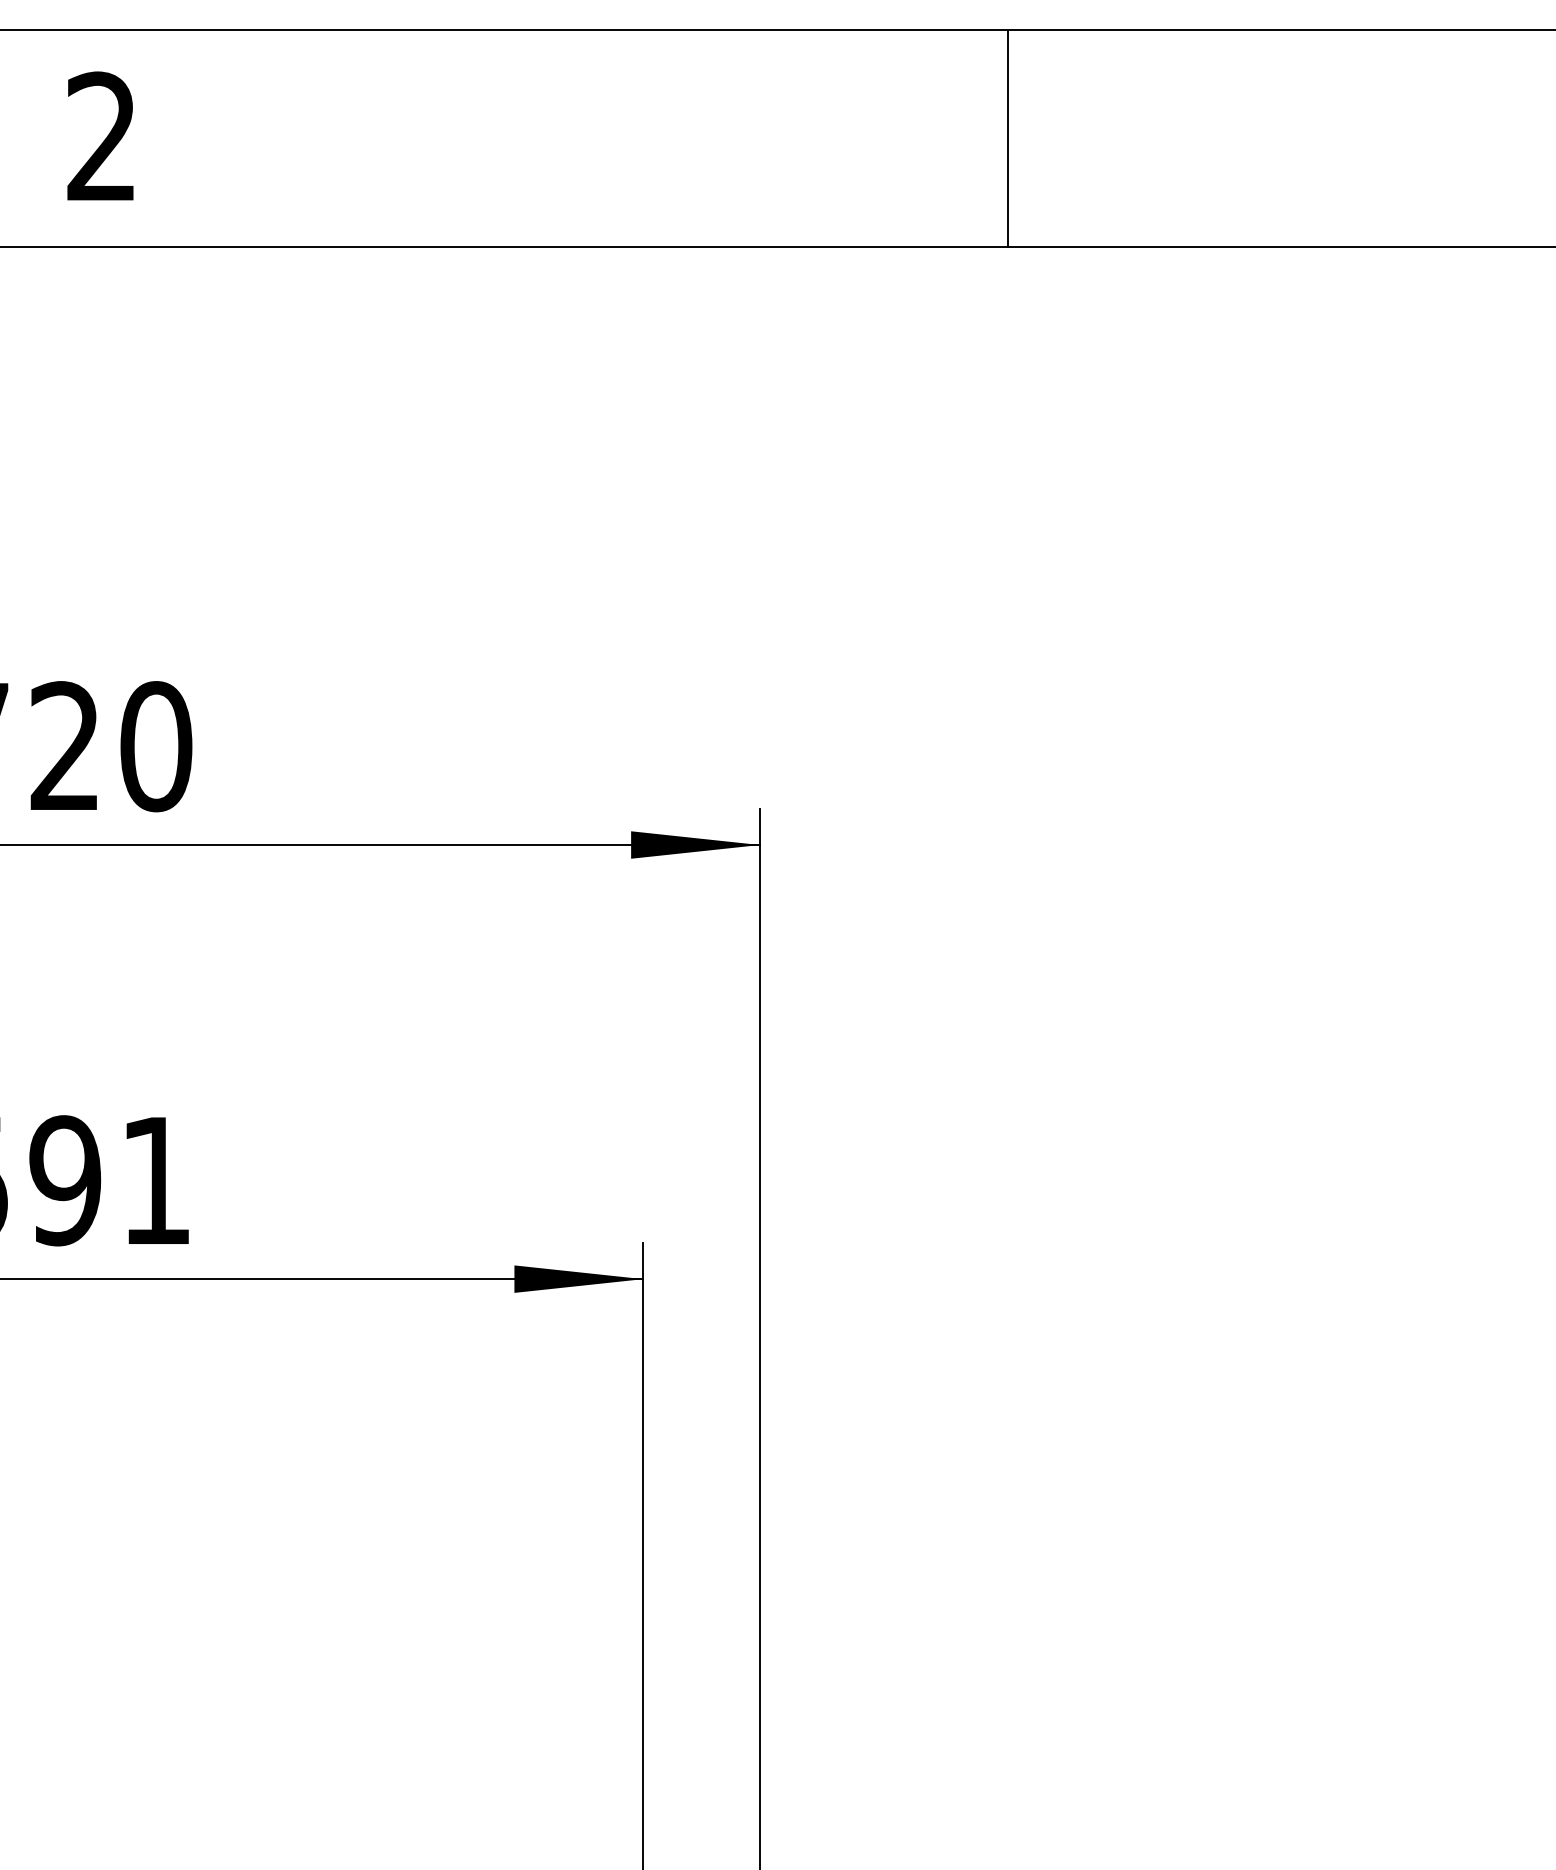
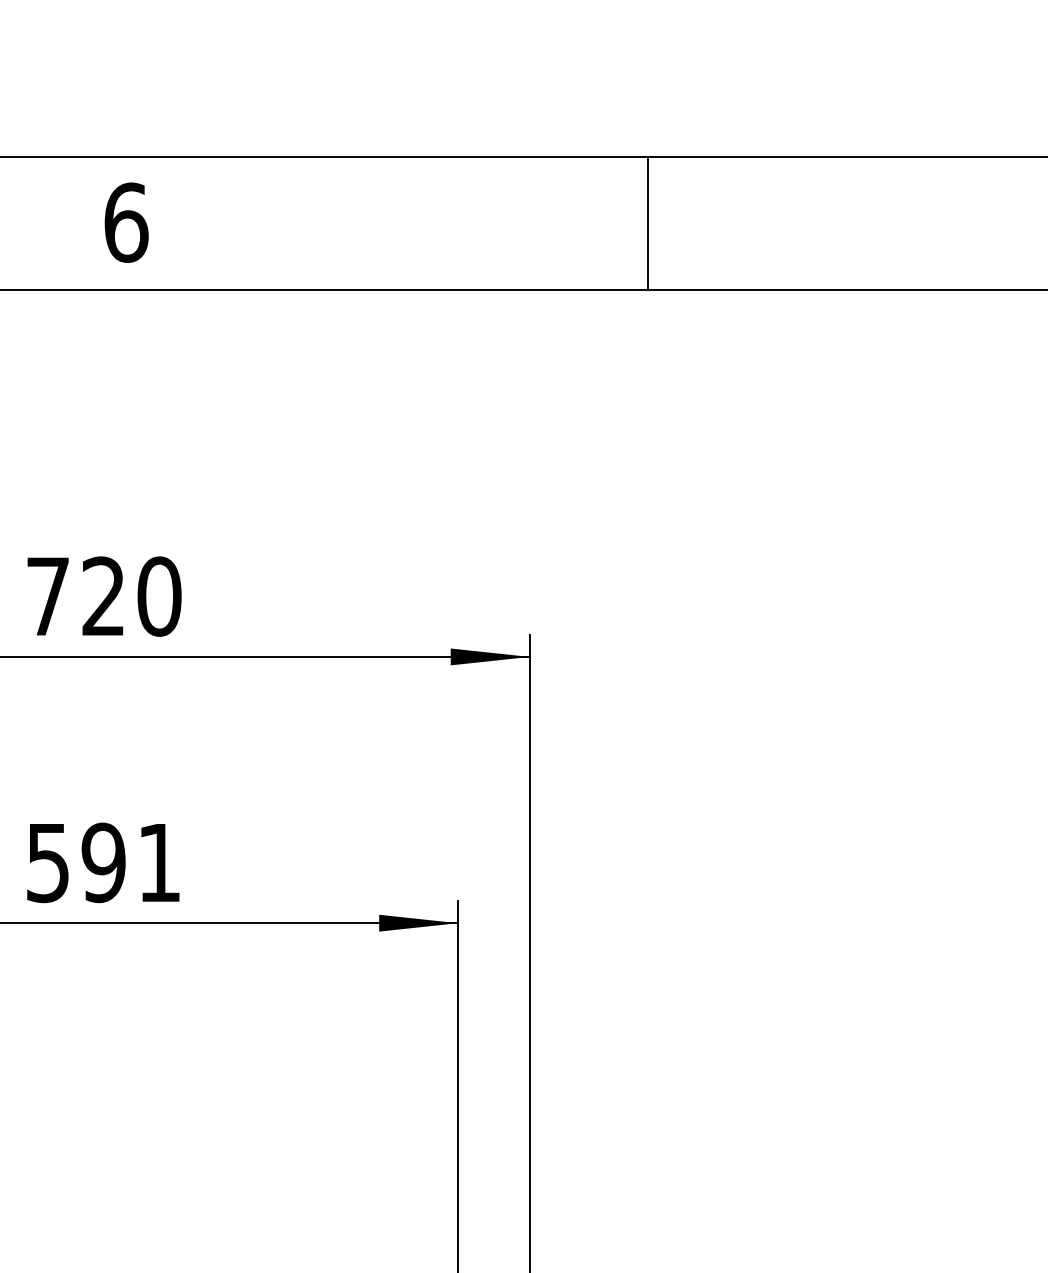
text: (102, 136) -> (126, 222), 2 -> 6
line: (1007, 138) -> (647, 223), moved

